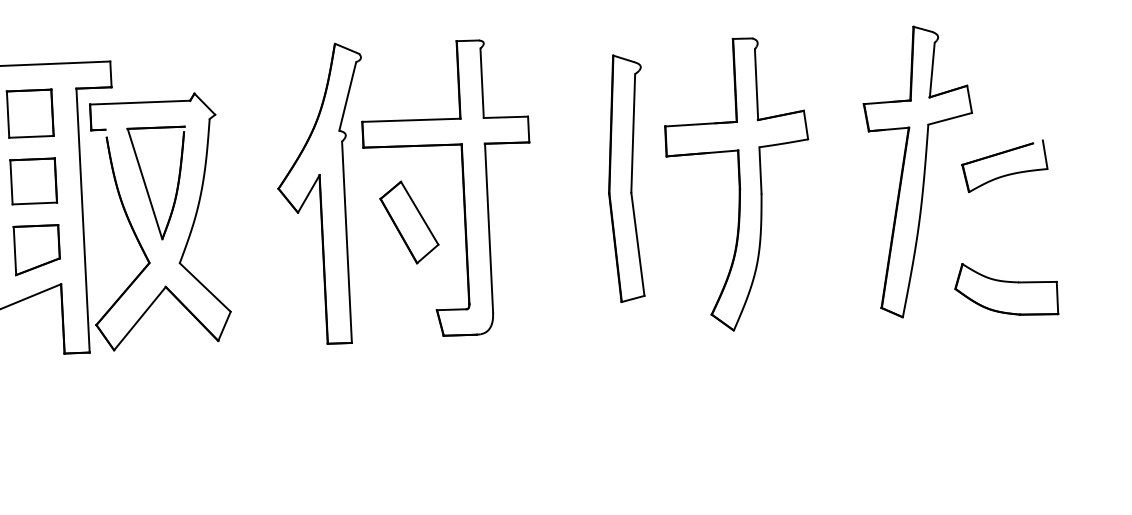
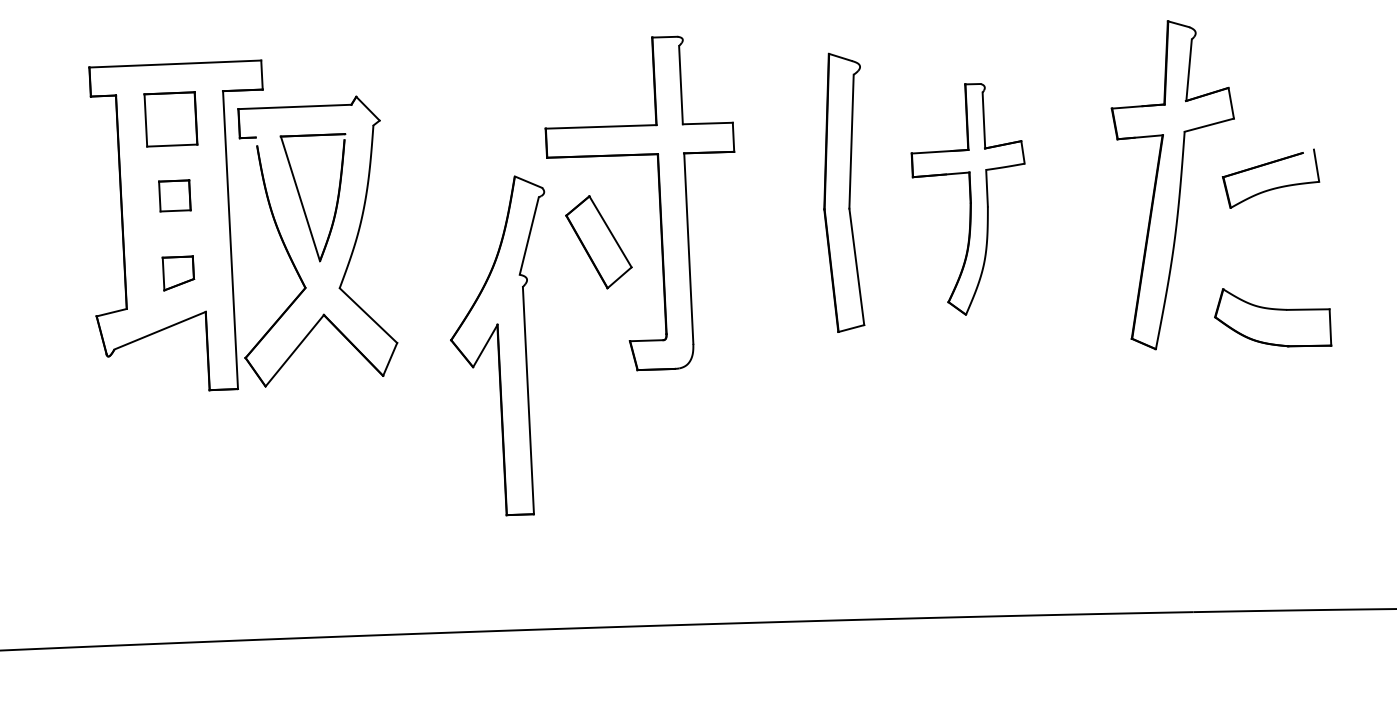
part: (33, 181) -> (174, 195), size x0.6
part: (735, 184) -> (967, 199), size x0.7
part: (319, 193) -> (497, 345), moved
part: (36, 250) -> (178, 273), size x0.6

